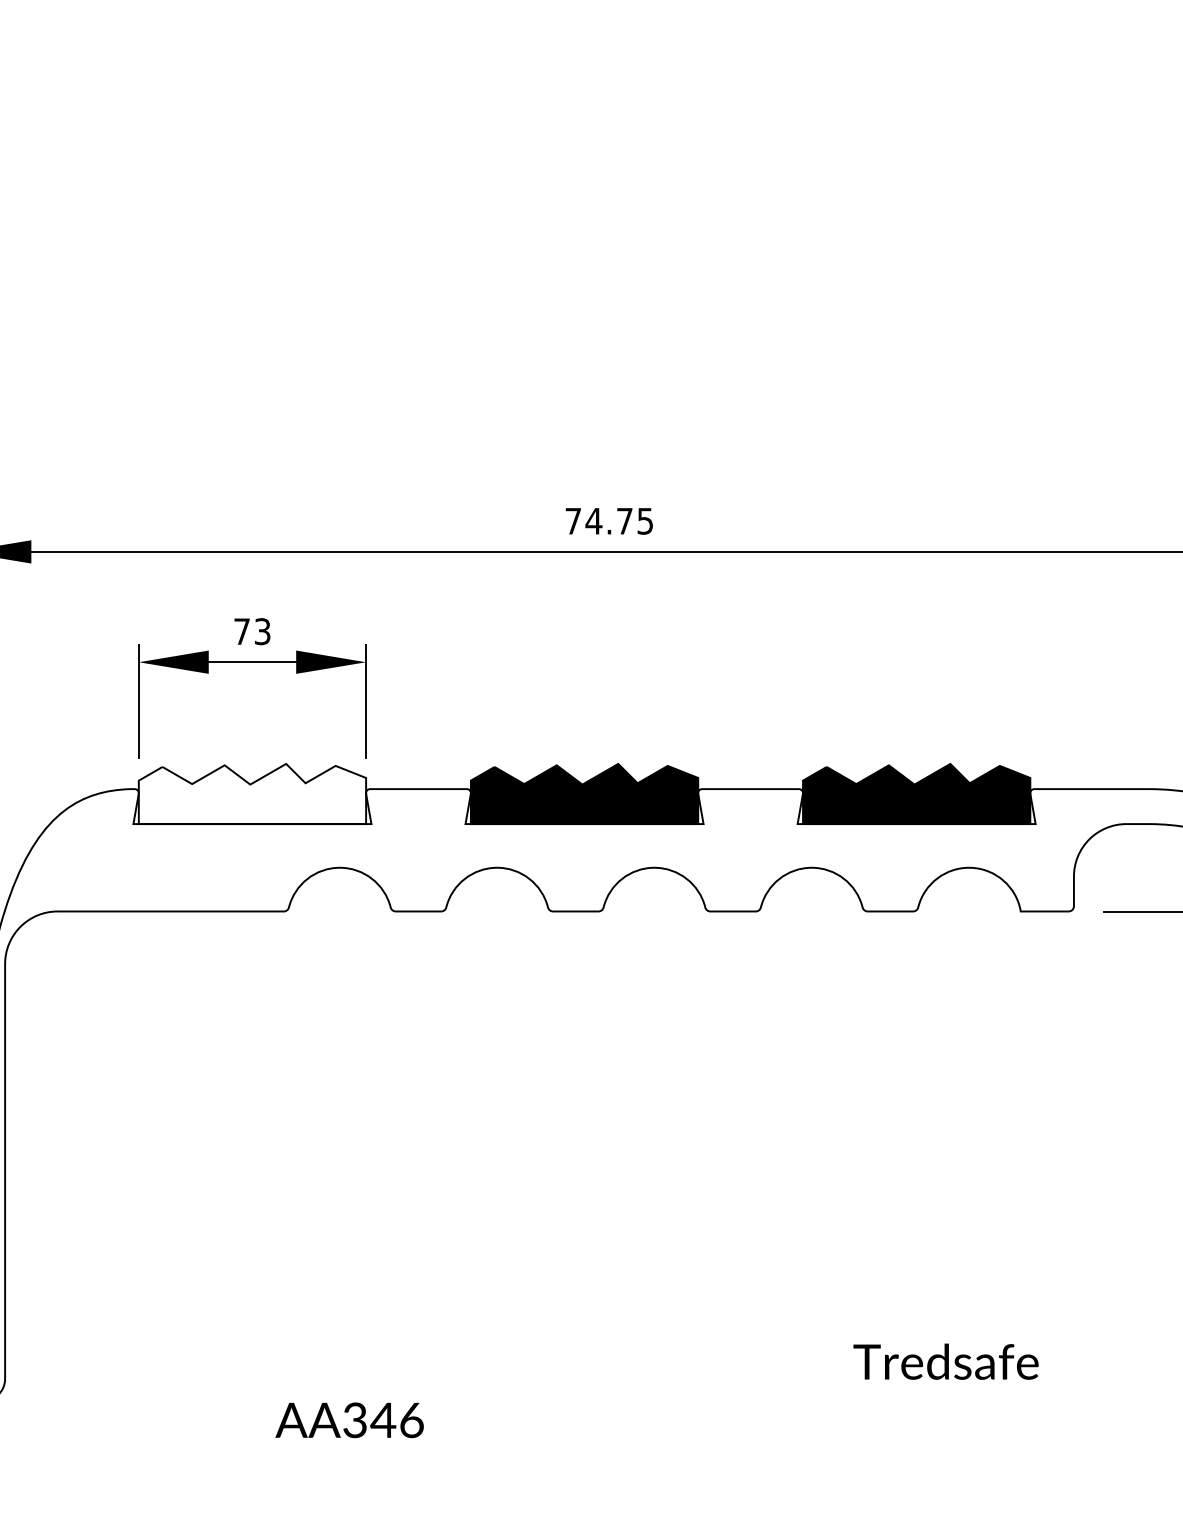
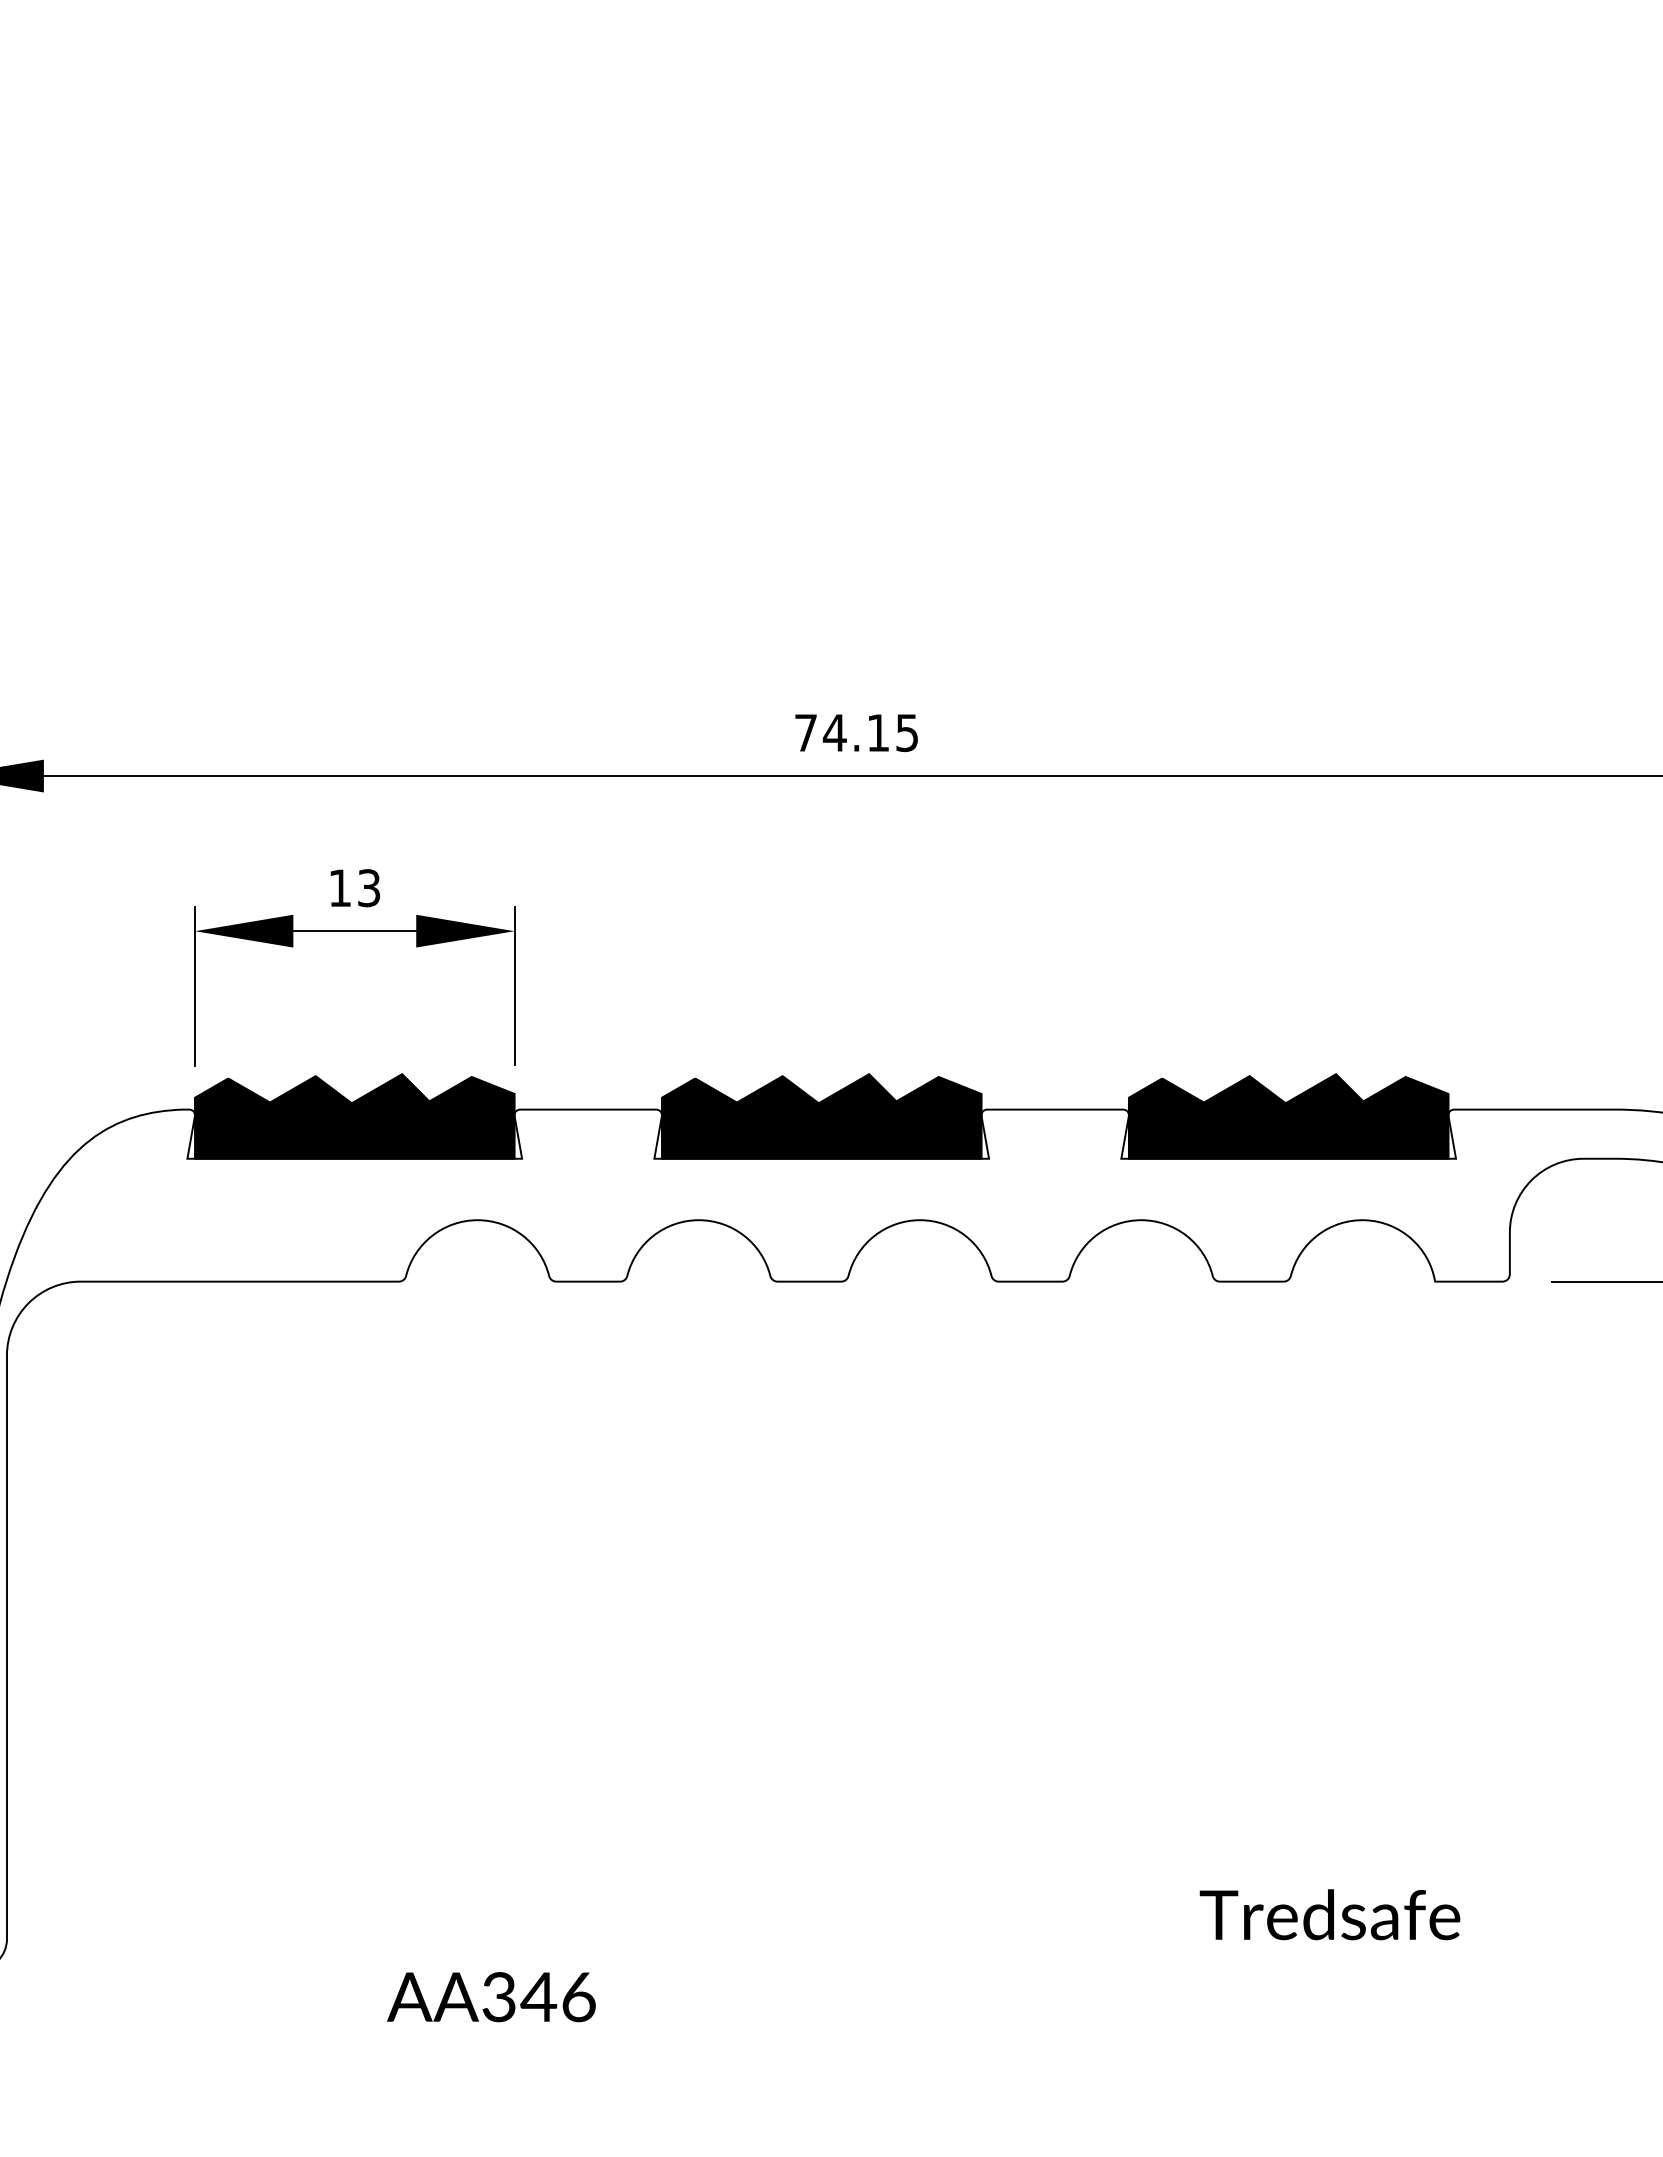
text: (624, 520) -> (877, 732), 74.75 -> 74.15
text: (241, 631) -> (339, 887), 73 -> 13
fill: (252, 794) -> (354, 1116), added

